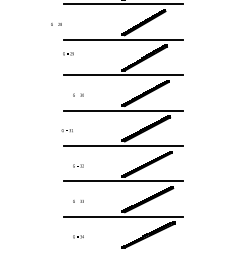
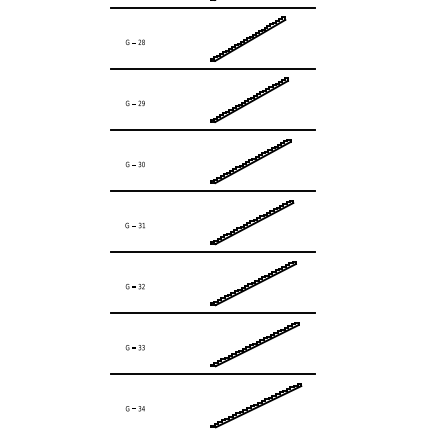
text: (56, 24) -> (135, 42), moved
text: (68, 53) -> (135, 102), moved
text: (66, 130) -> (133, 225), moved

